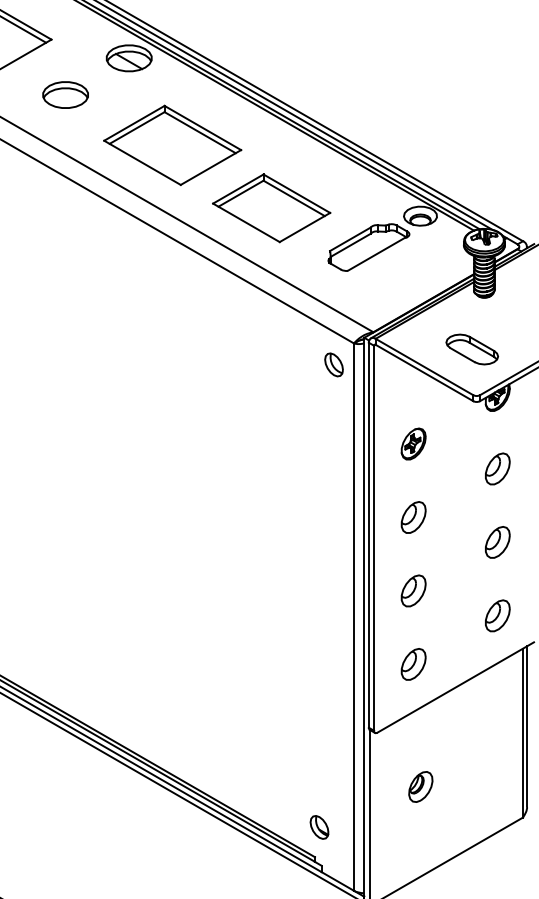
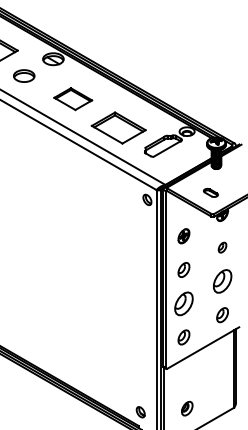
part: (170, 143) -> (72, 98), size x0.6
part: (471, 348) -> (210, 192), size x0.6
part: (497, 468) -> (222, 247), size x0.7
part: (497, 542) -> (222, 281), size x1.6
part: (412, 590) -> (183, 303), size x1.6
part: (421, 786) -> (187, 408), moved

